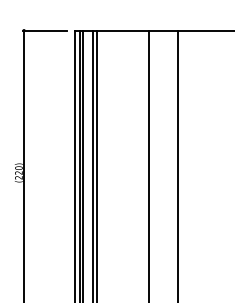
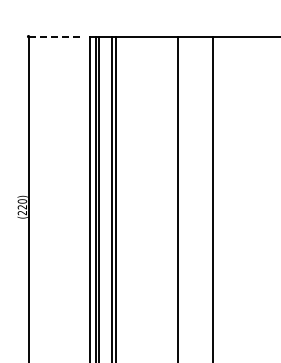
line: (44, 30) -> (53, 36), solid -> dashed

